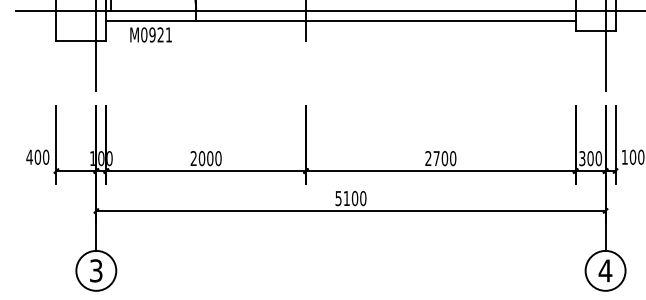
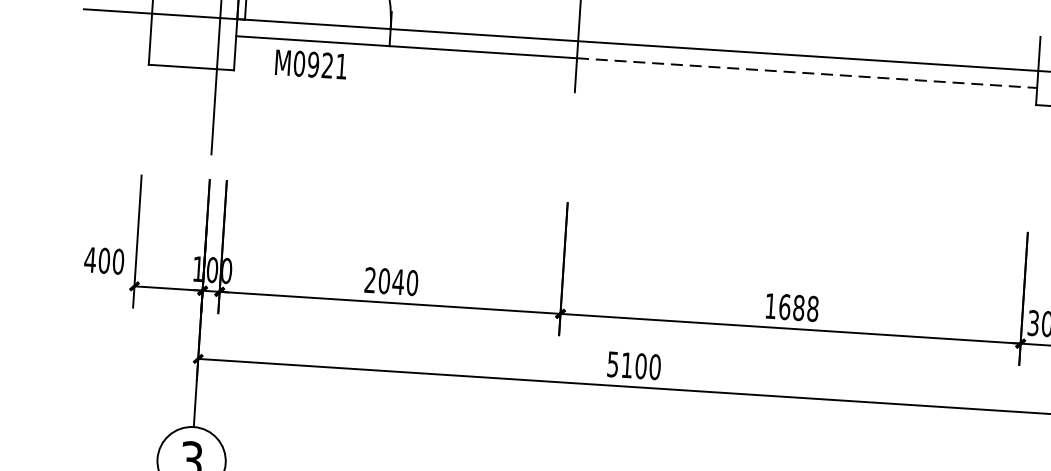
line: (440, 21) -> (806, 73), solid -> dashed
text: (209, 158) -> (397, 281), 2000 -> 2040
text: (440, 158) -> (791, 307), 2700 -> 1688

